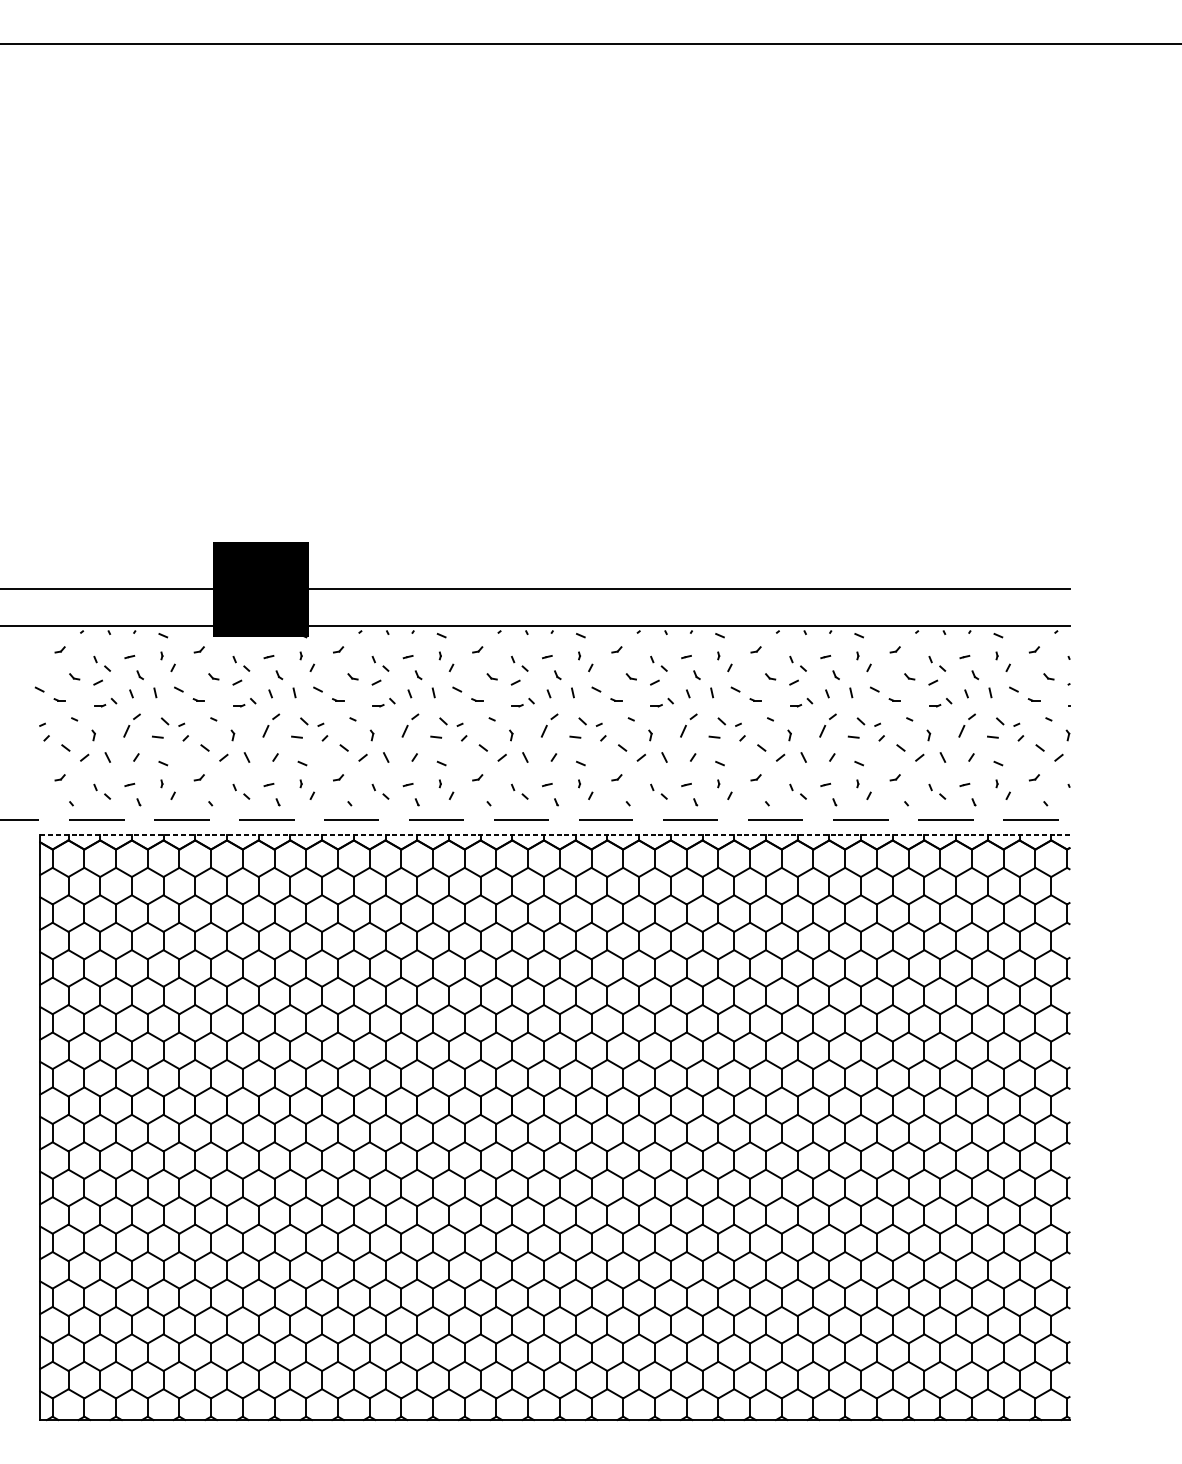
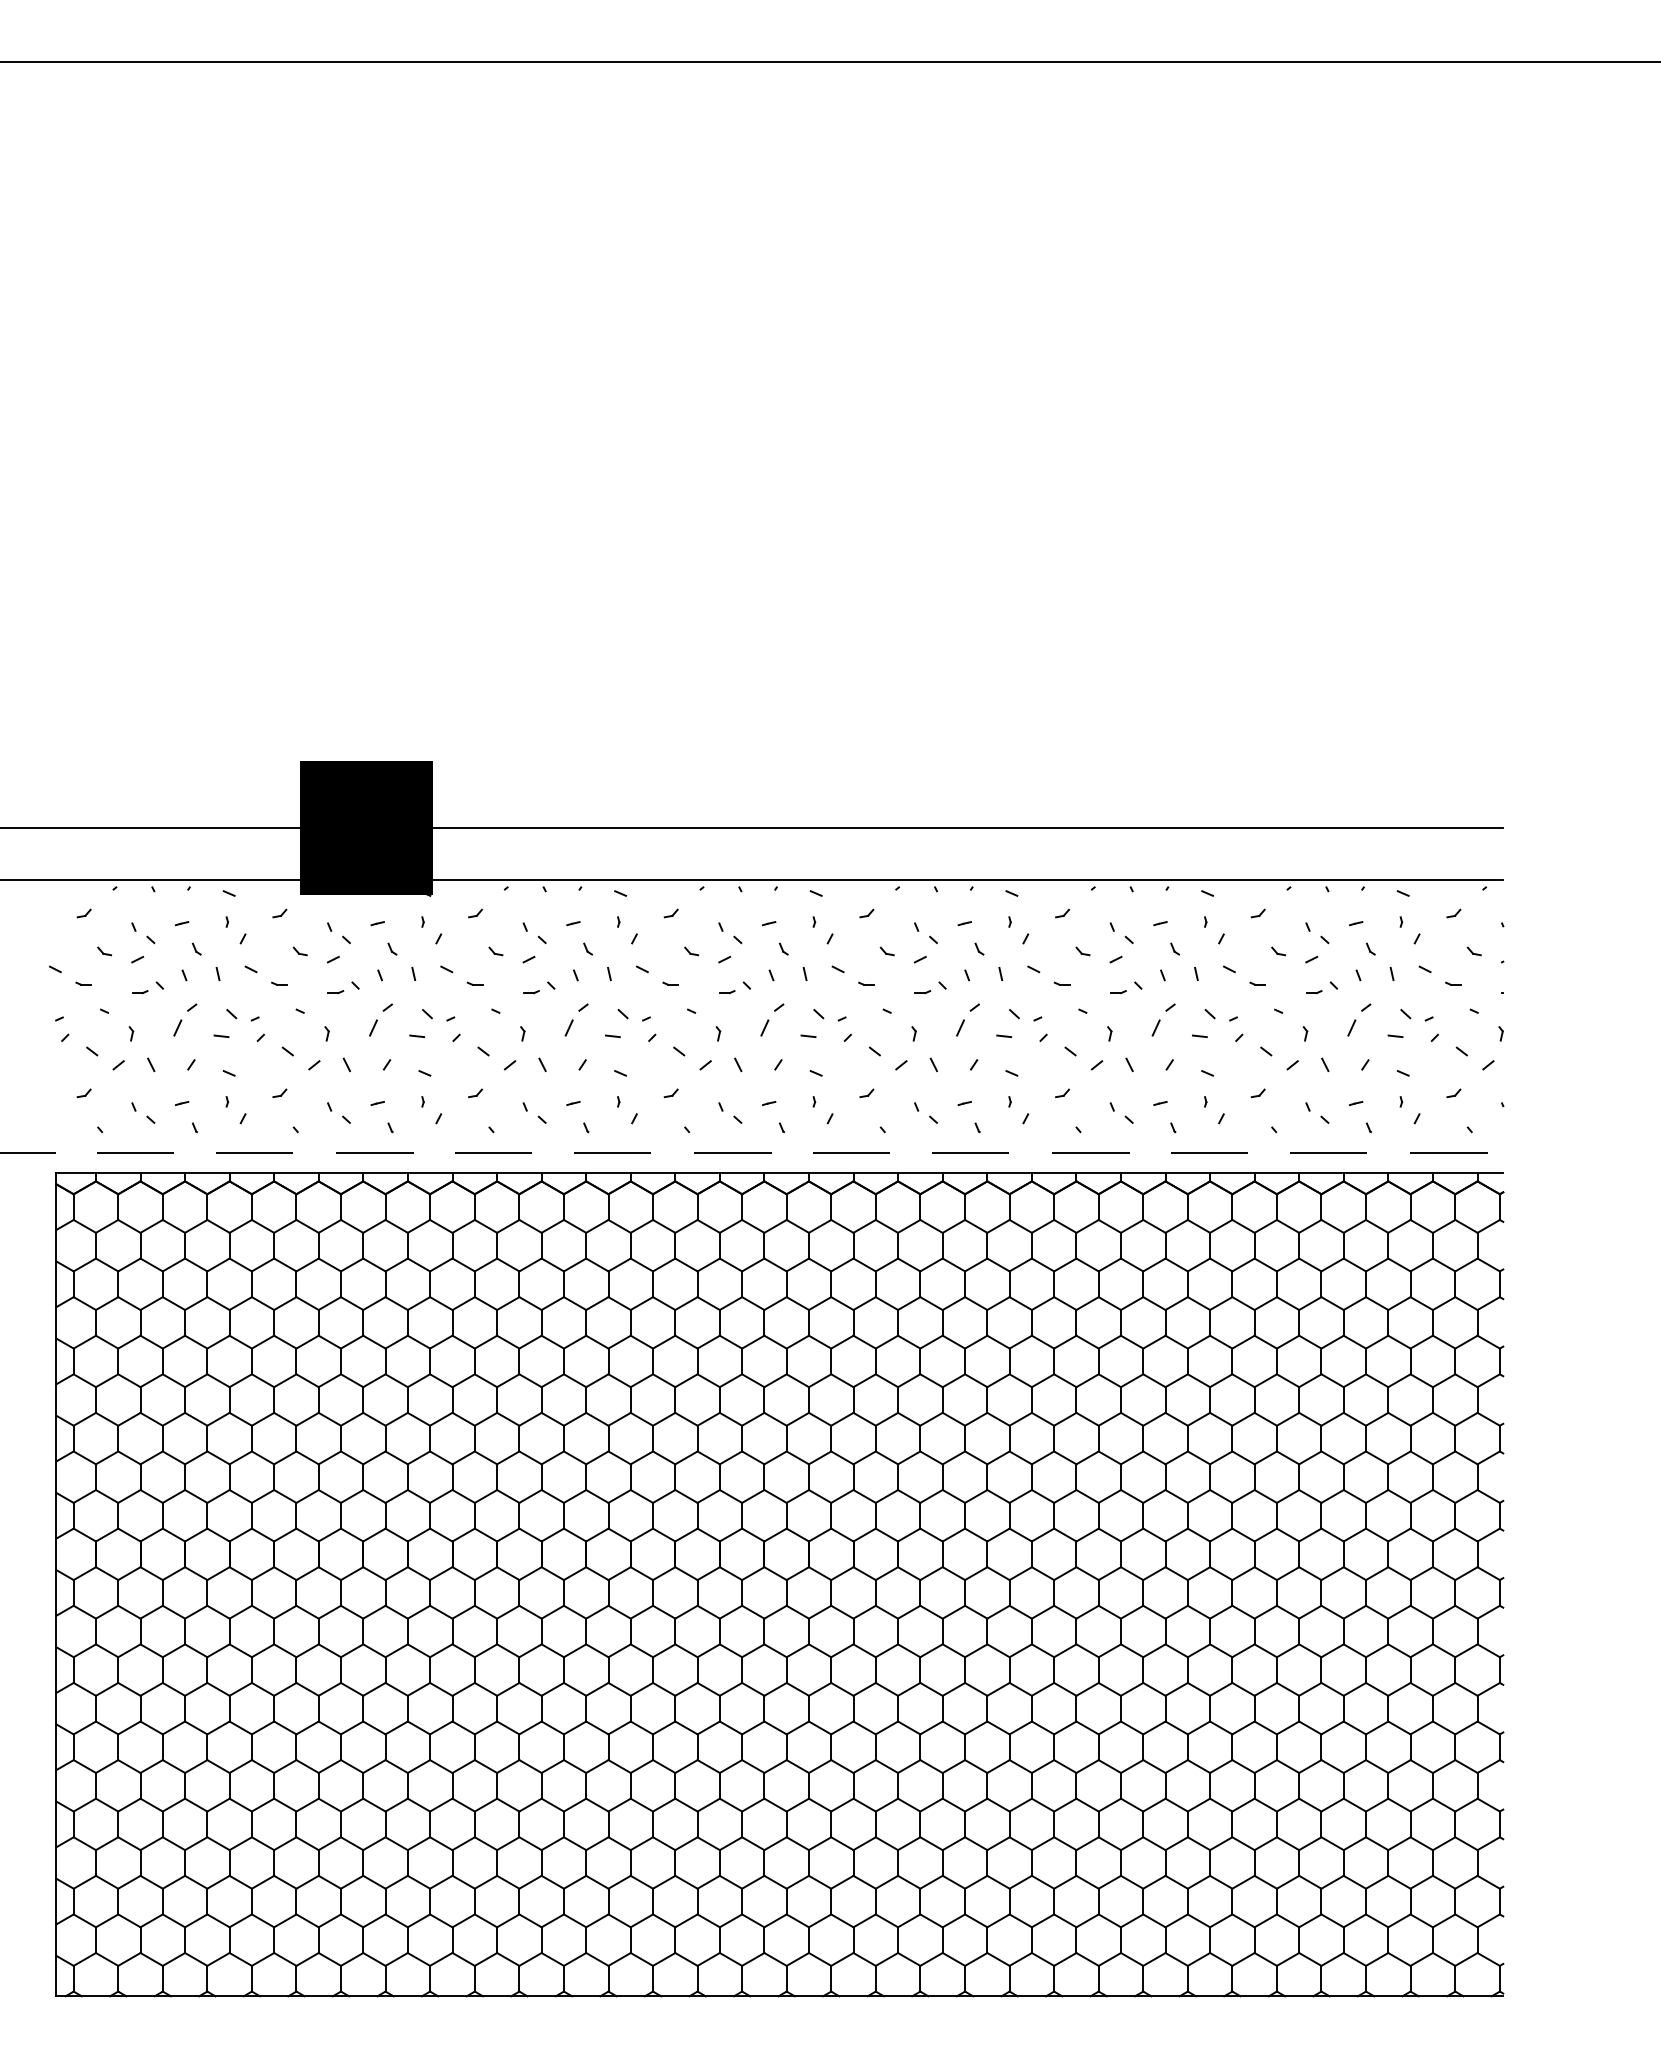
line: (554, 834) -> (779, 1173), dashed -> solid

